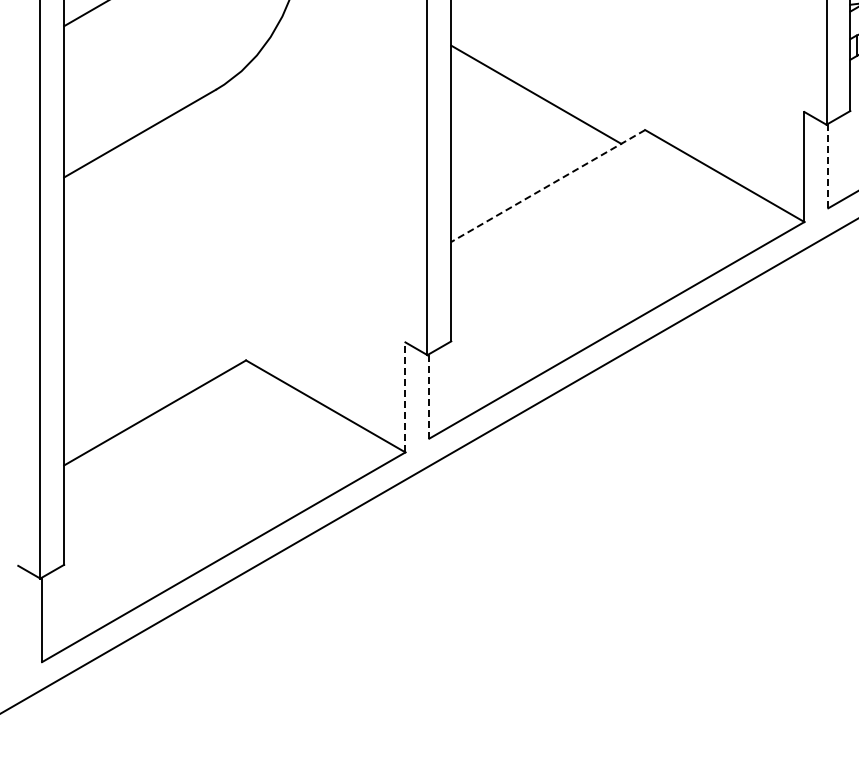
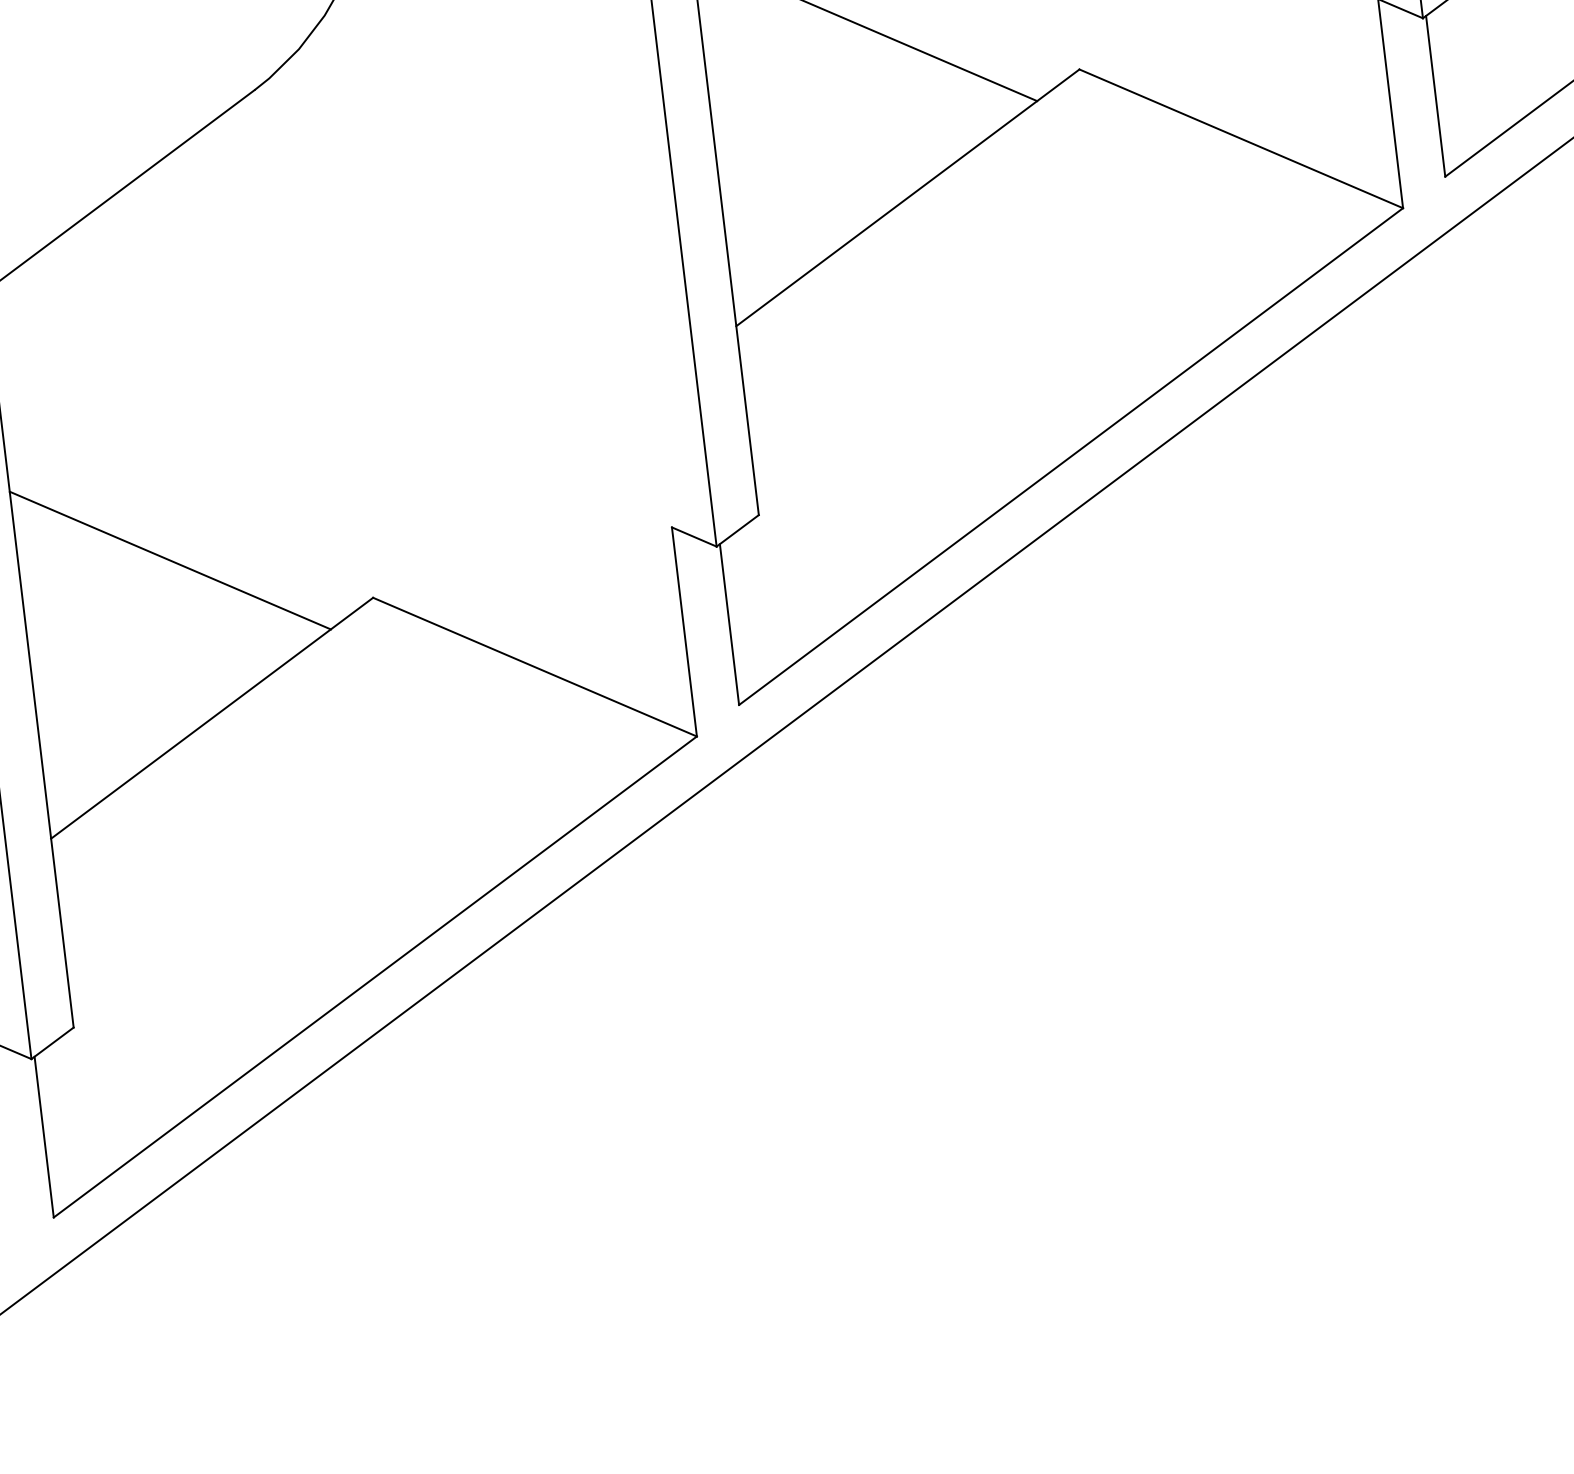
line: (828, 165) -> (1435, 95), dashed -> solid
line: (548, 186) -> (908, 198), dashed -> solid
line: (143, 328) -> (170, 560), added
line: (429, 395) -> (729, 622), dashed -> solid
line: (405, 396) -> (684, 630), dashed -> solid

